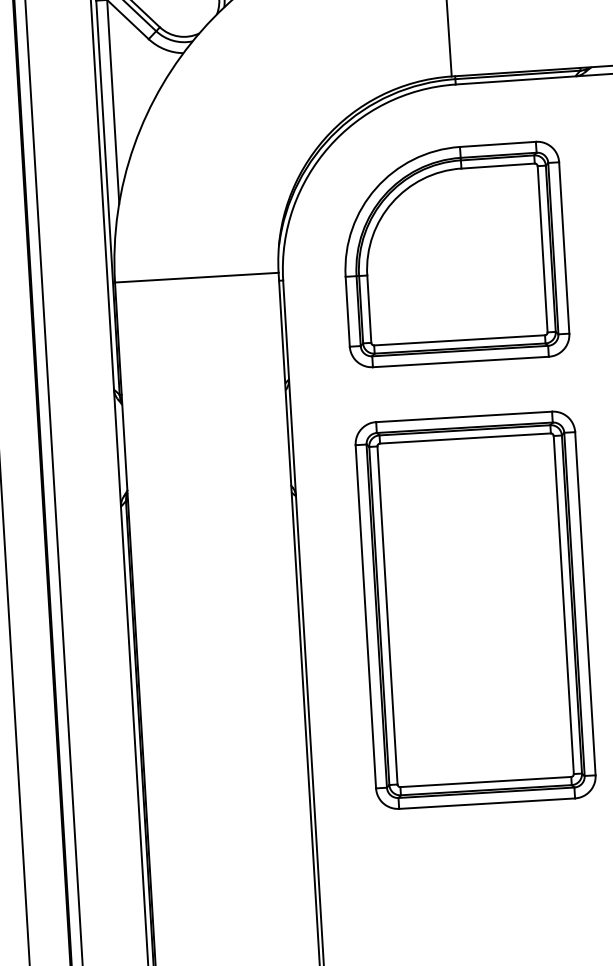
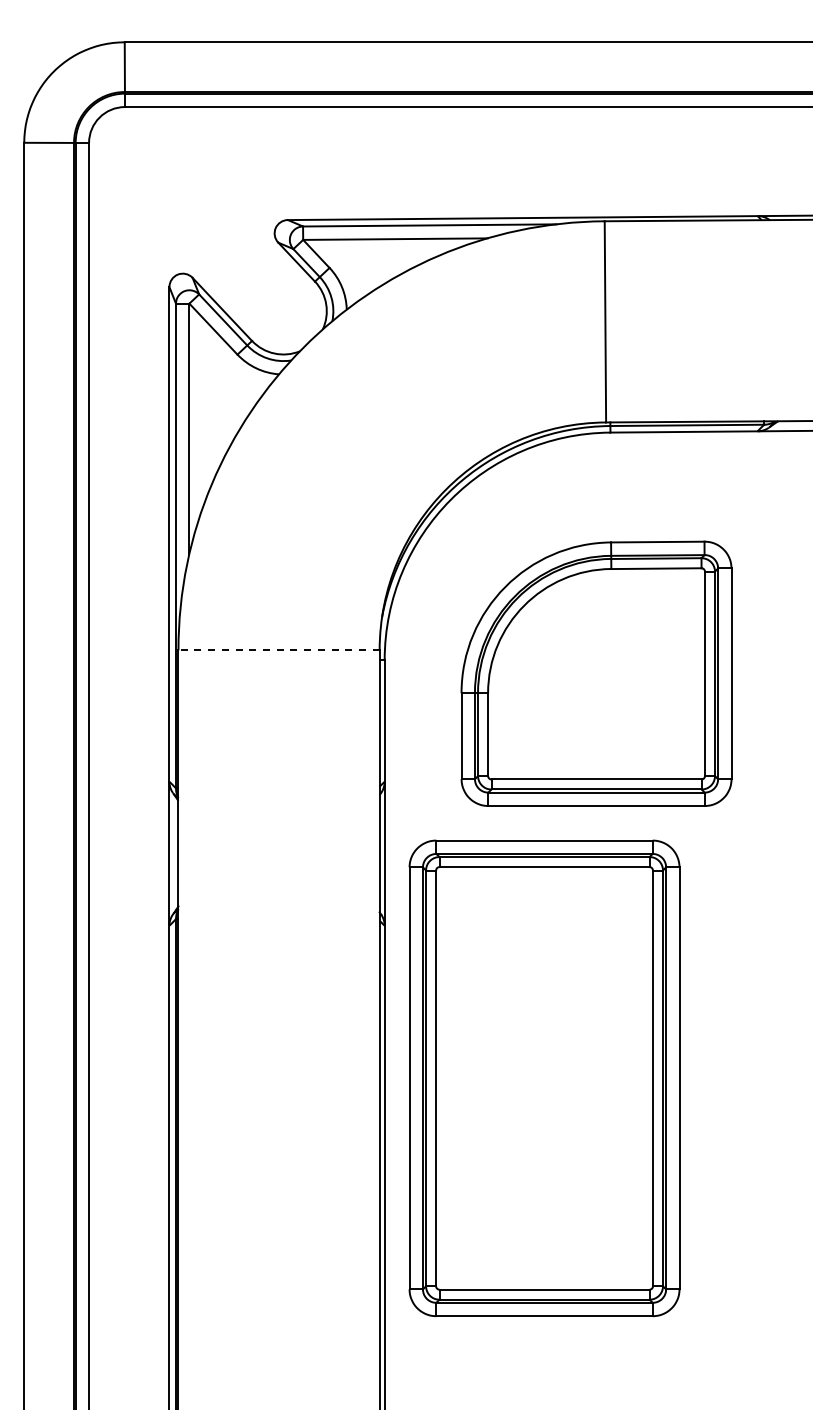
part: (454, 254) -> (596, 673), moved
line: (197, 277) -> (279, 650), solid -> dashed
part: (475, 610) -> (544, 1078), moved

